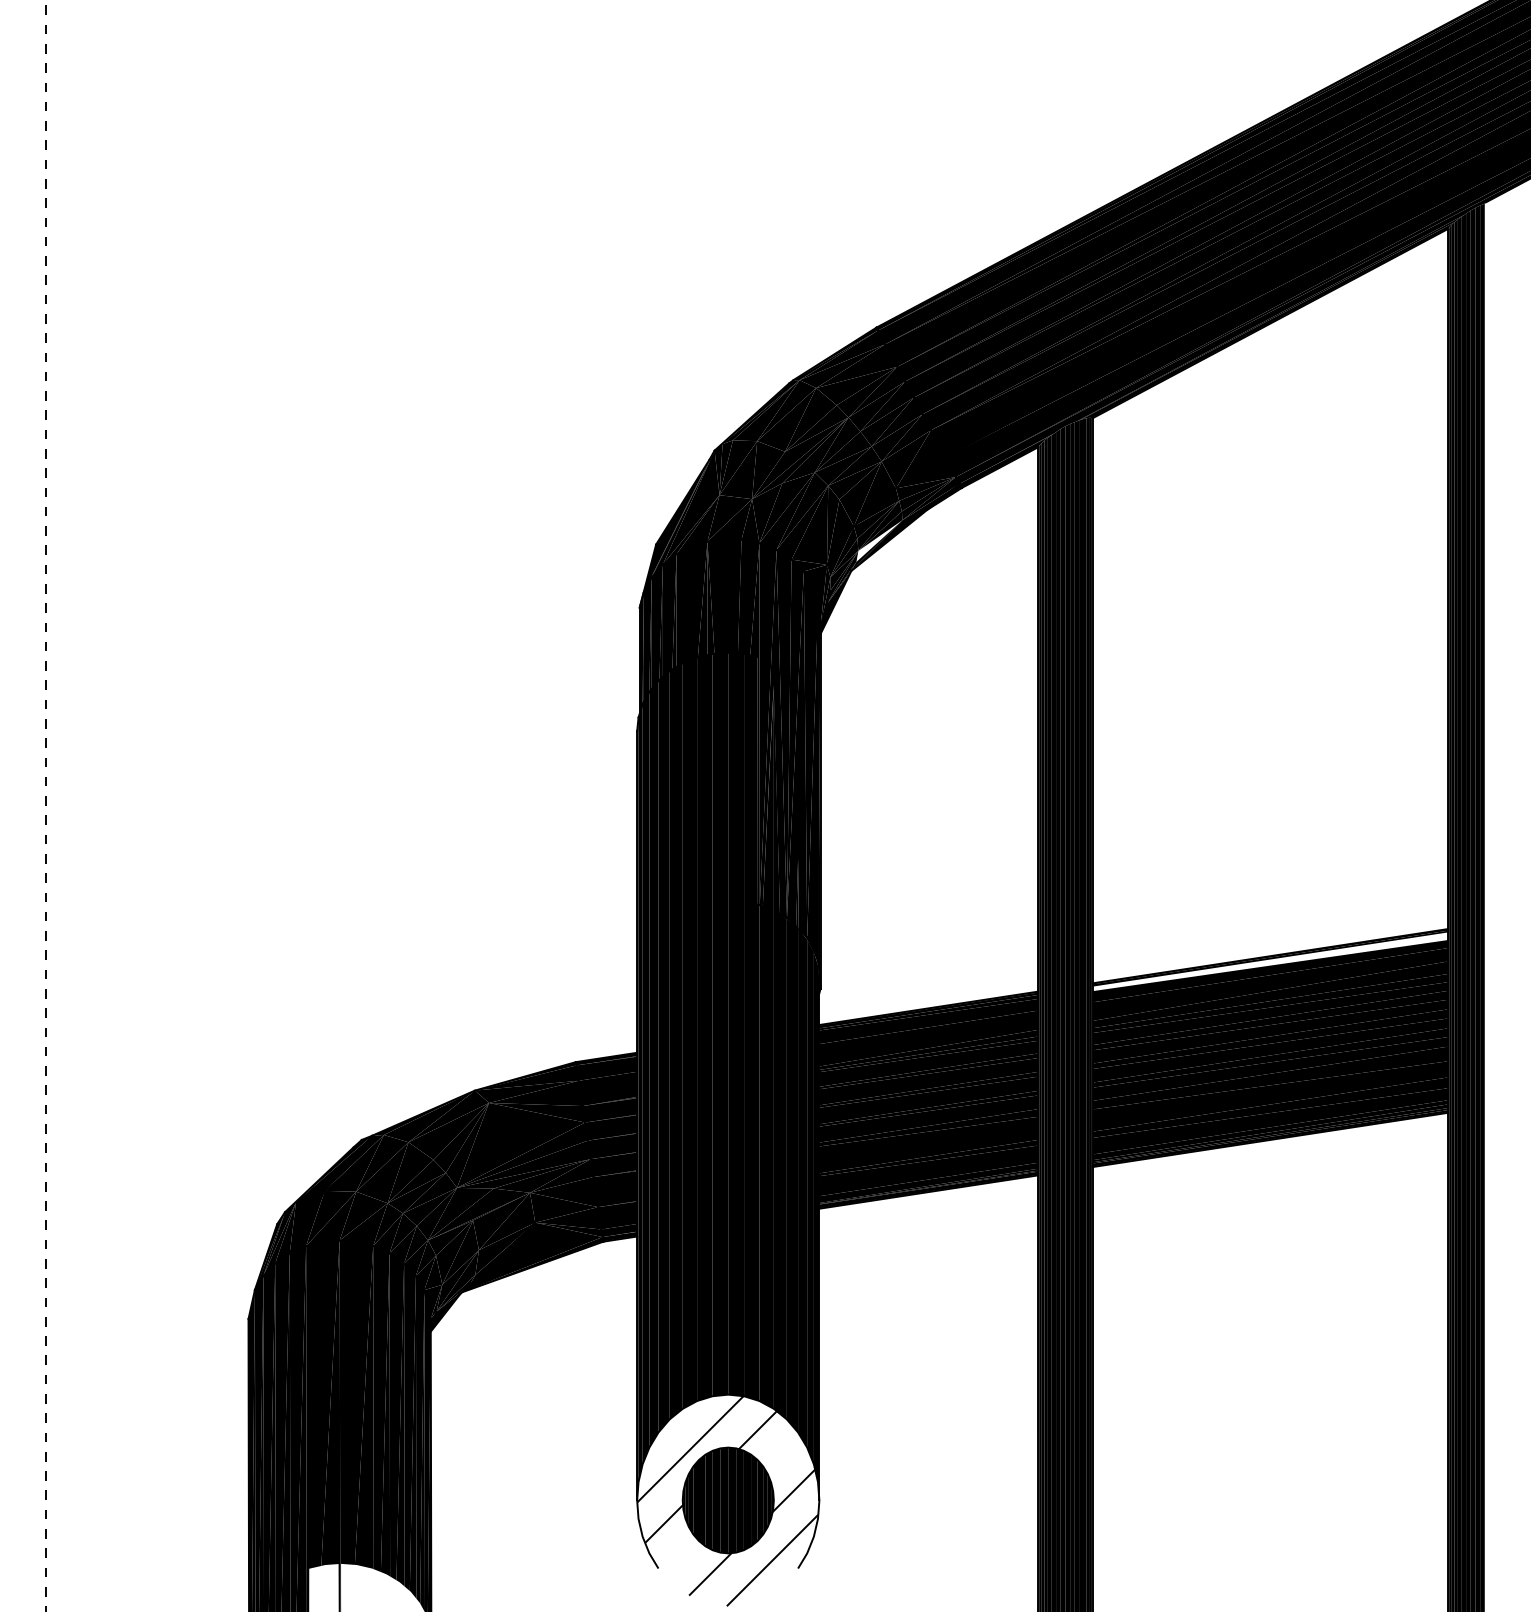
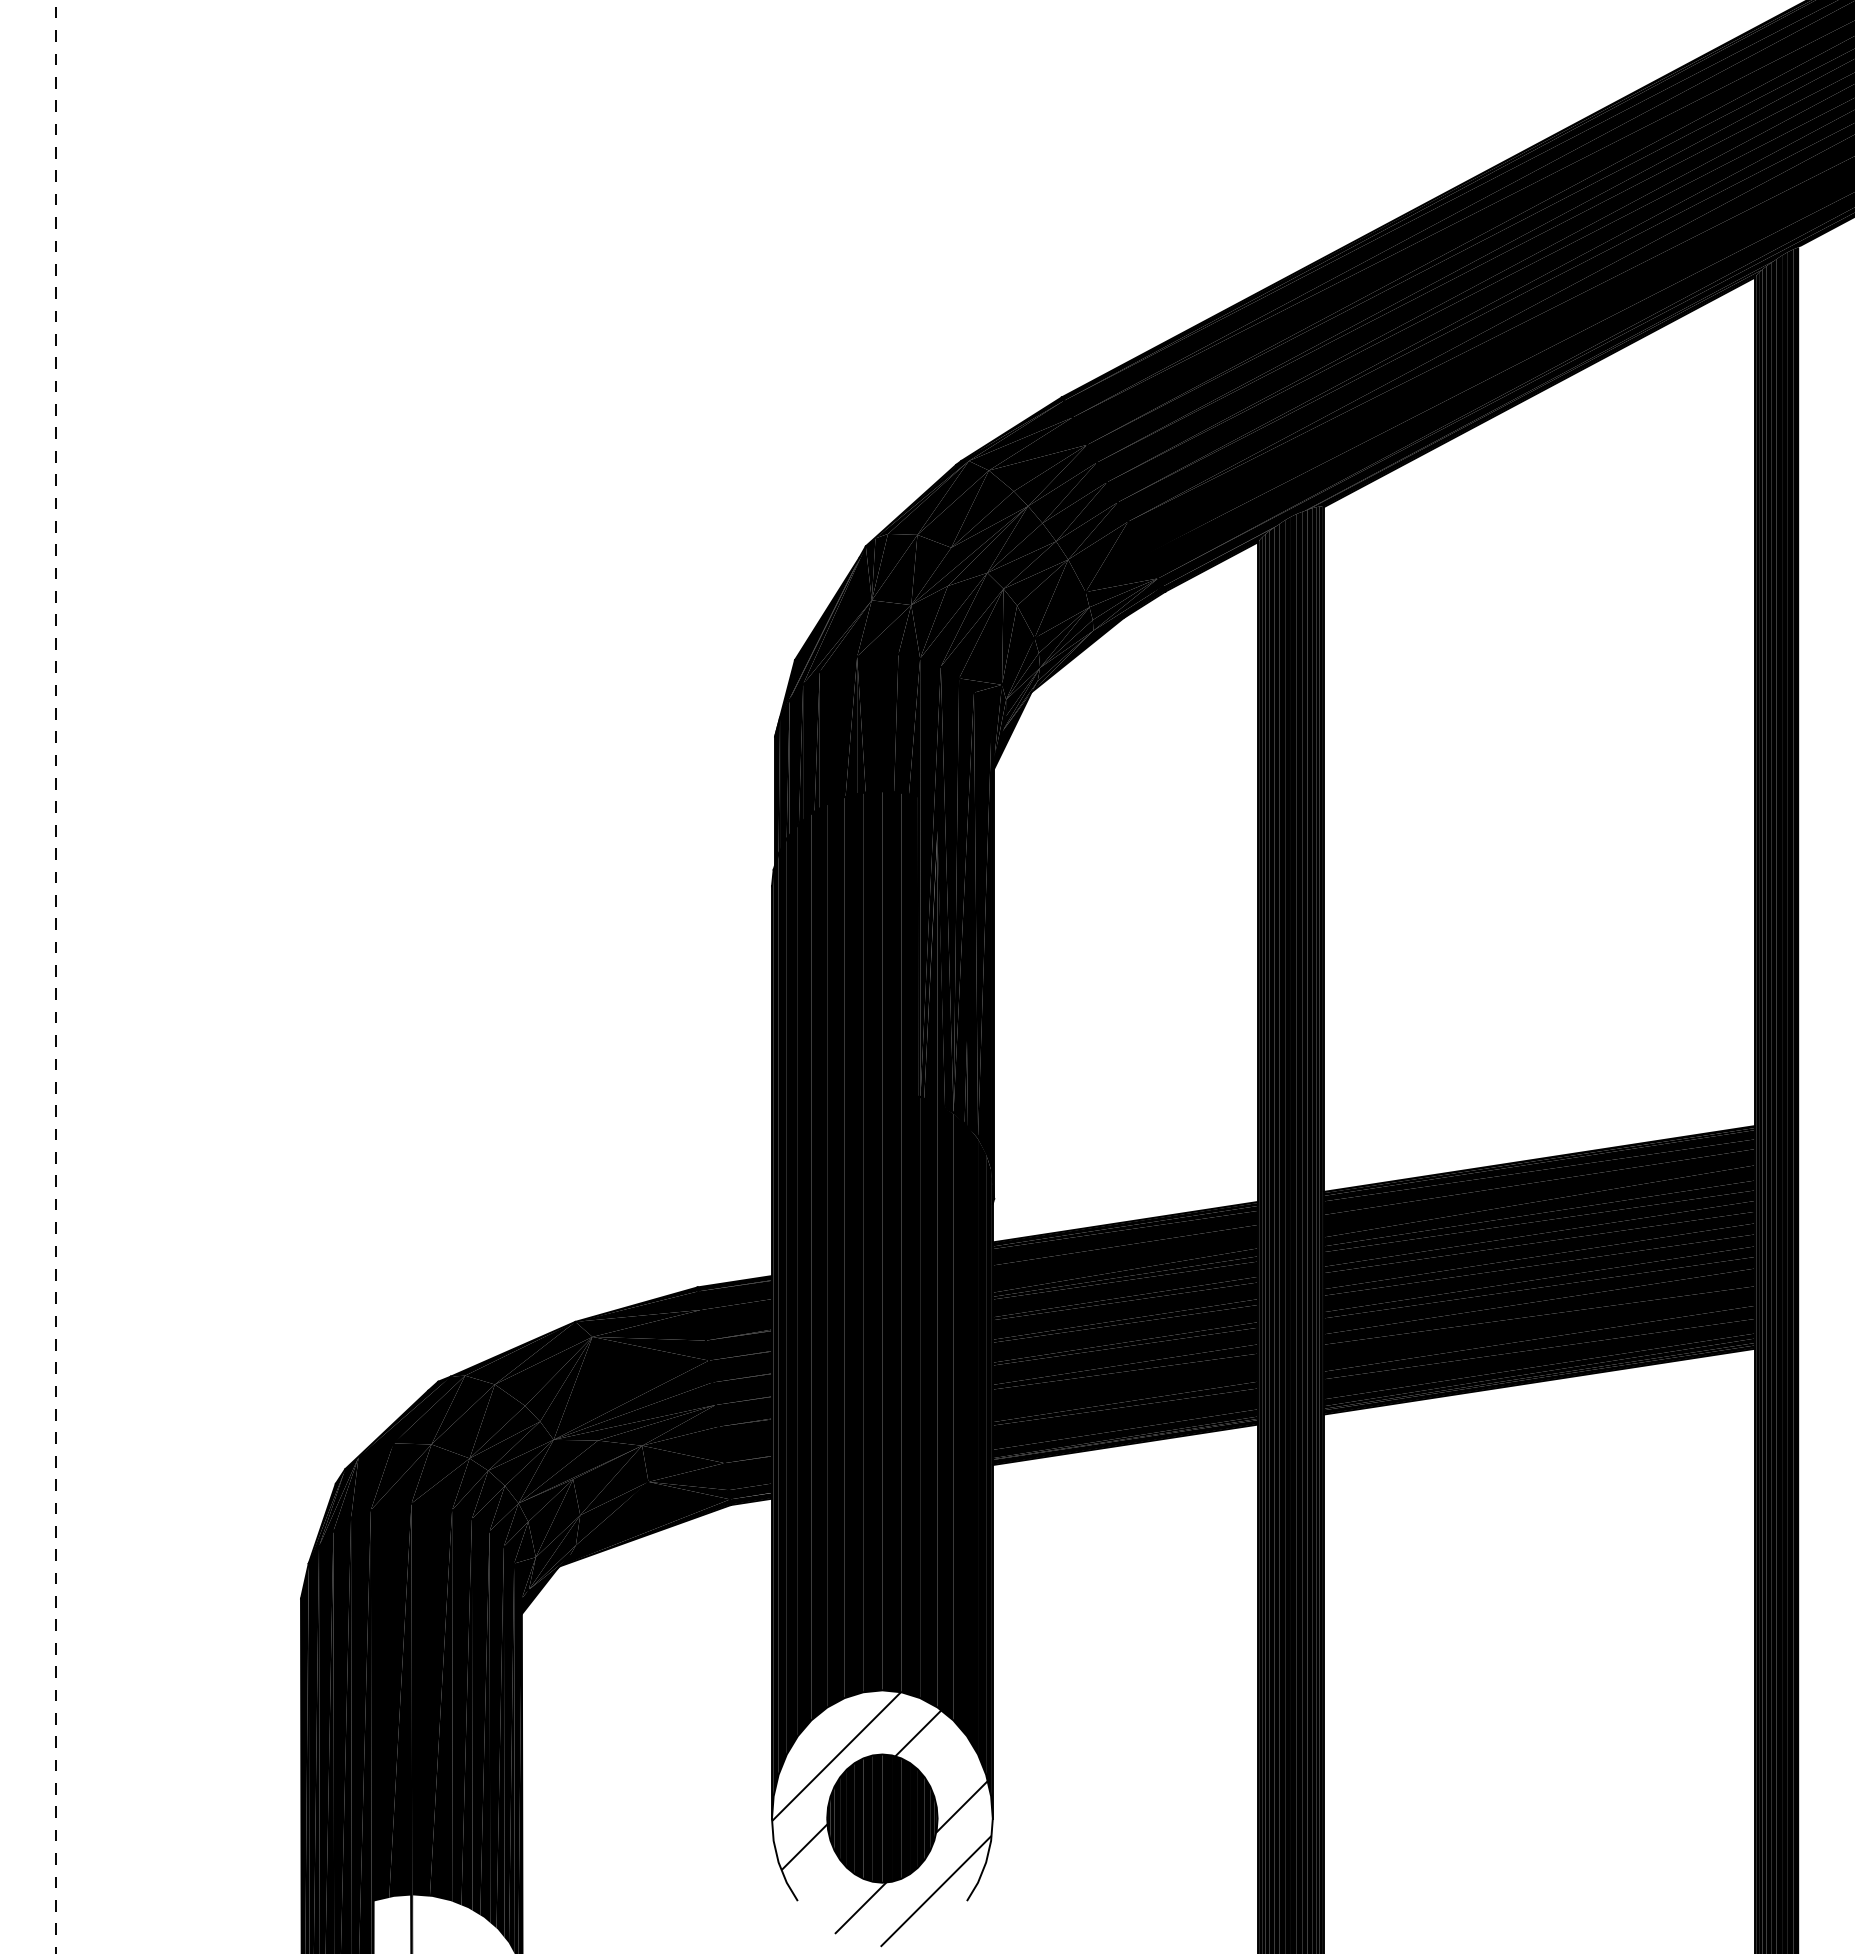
fill: (879, 540) -> (1065, 655), added
fill: (1270, 961) -> (1539, 1165), added

